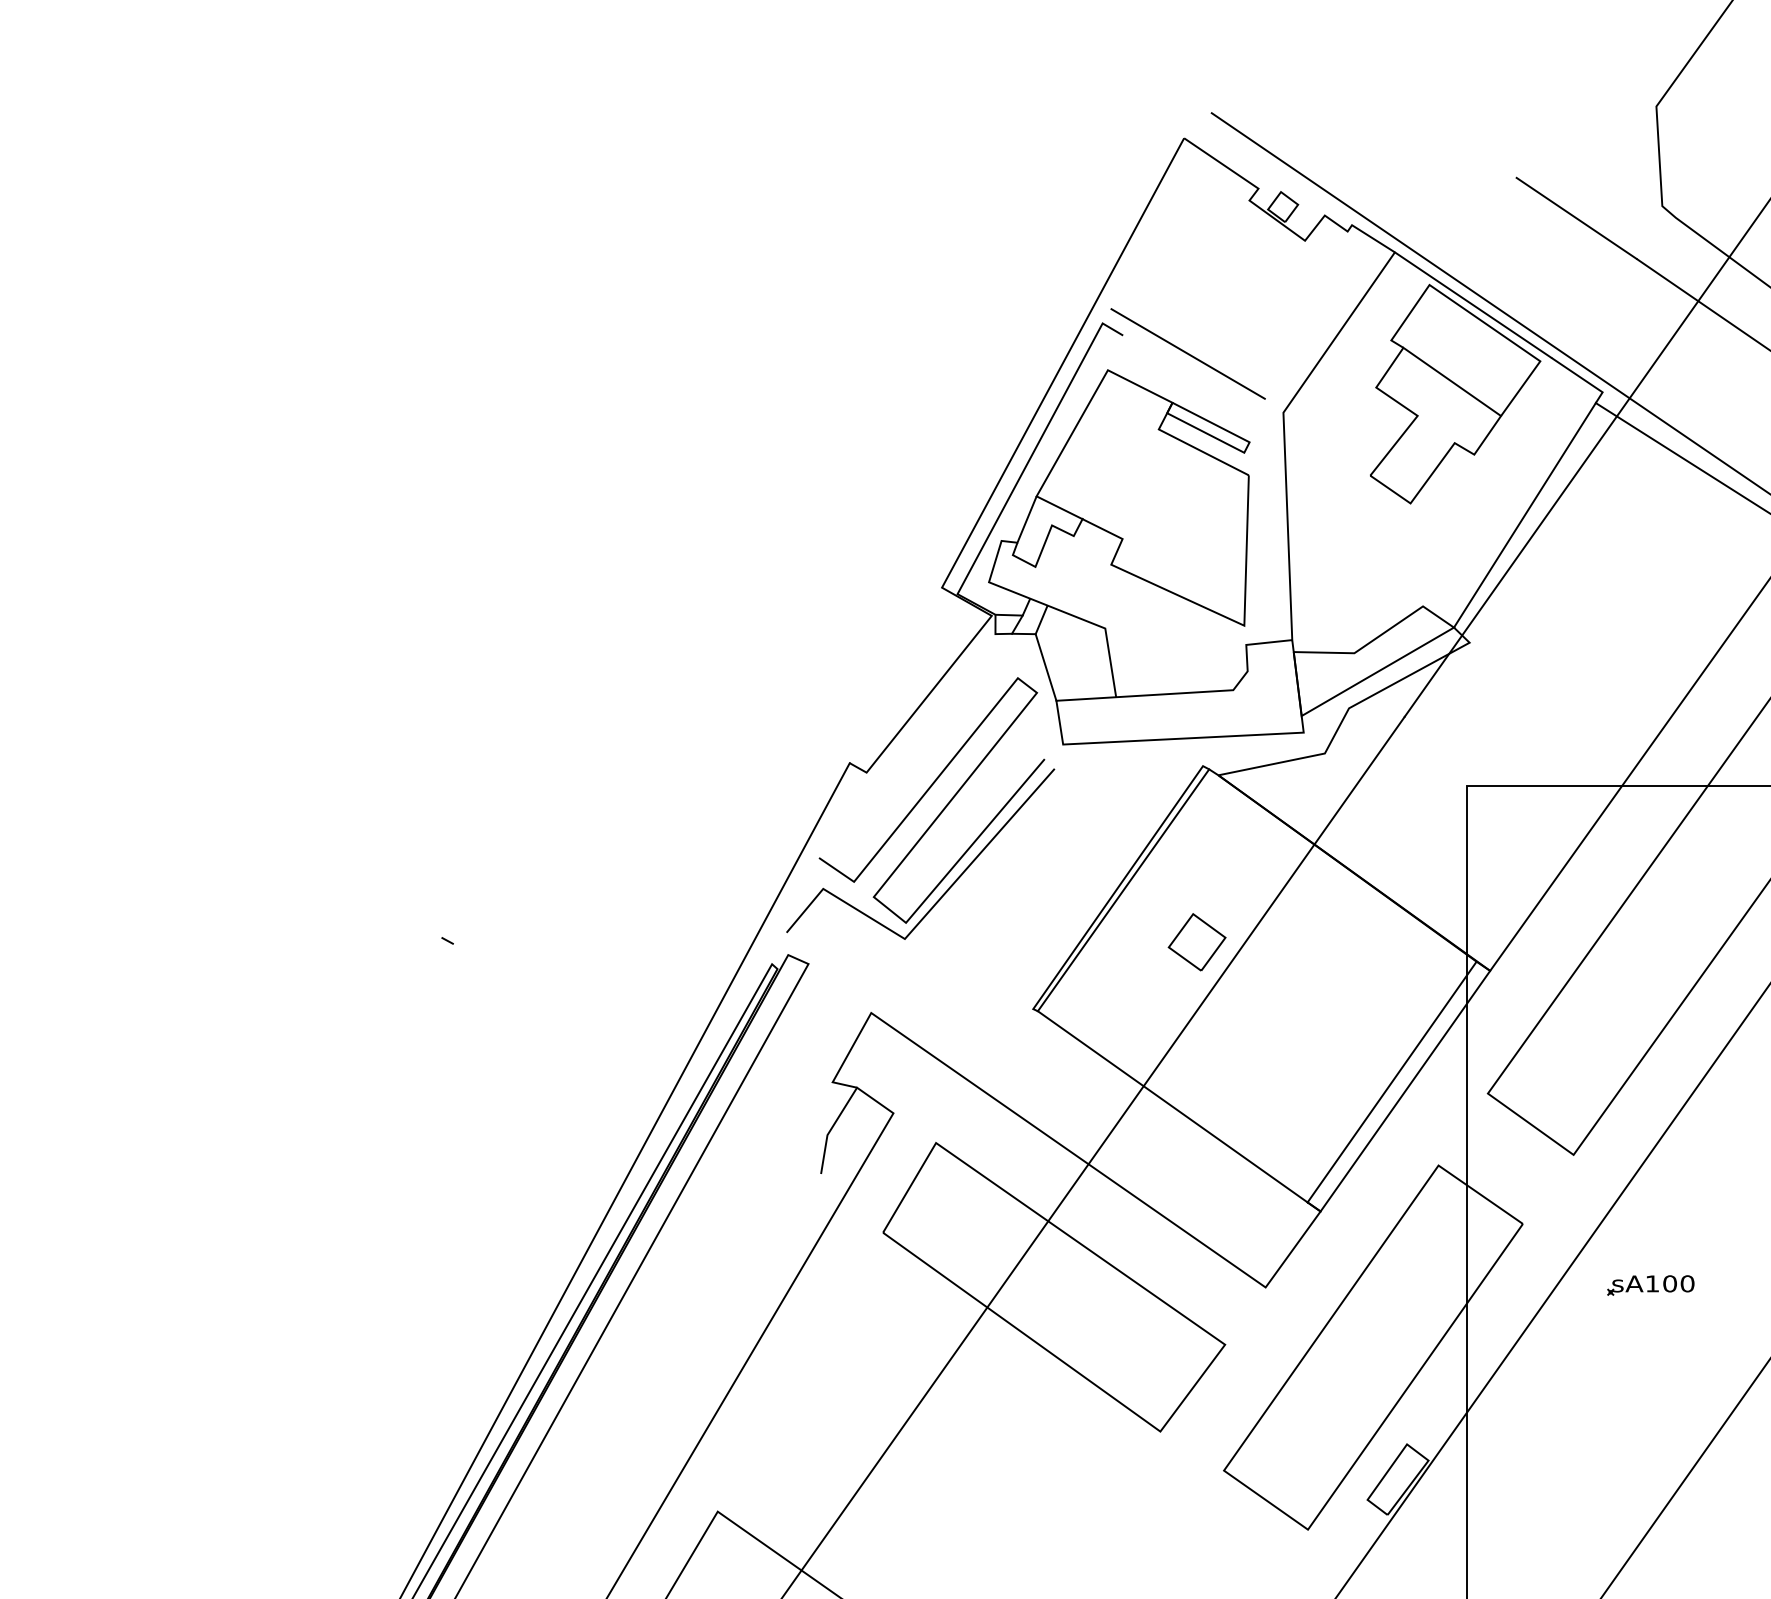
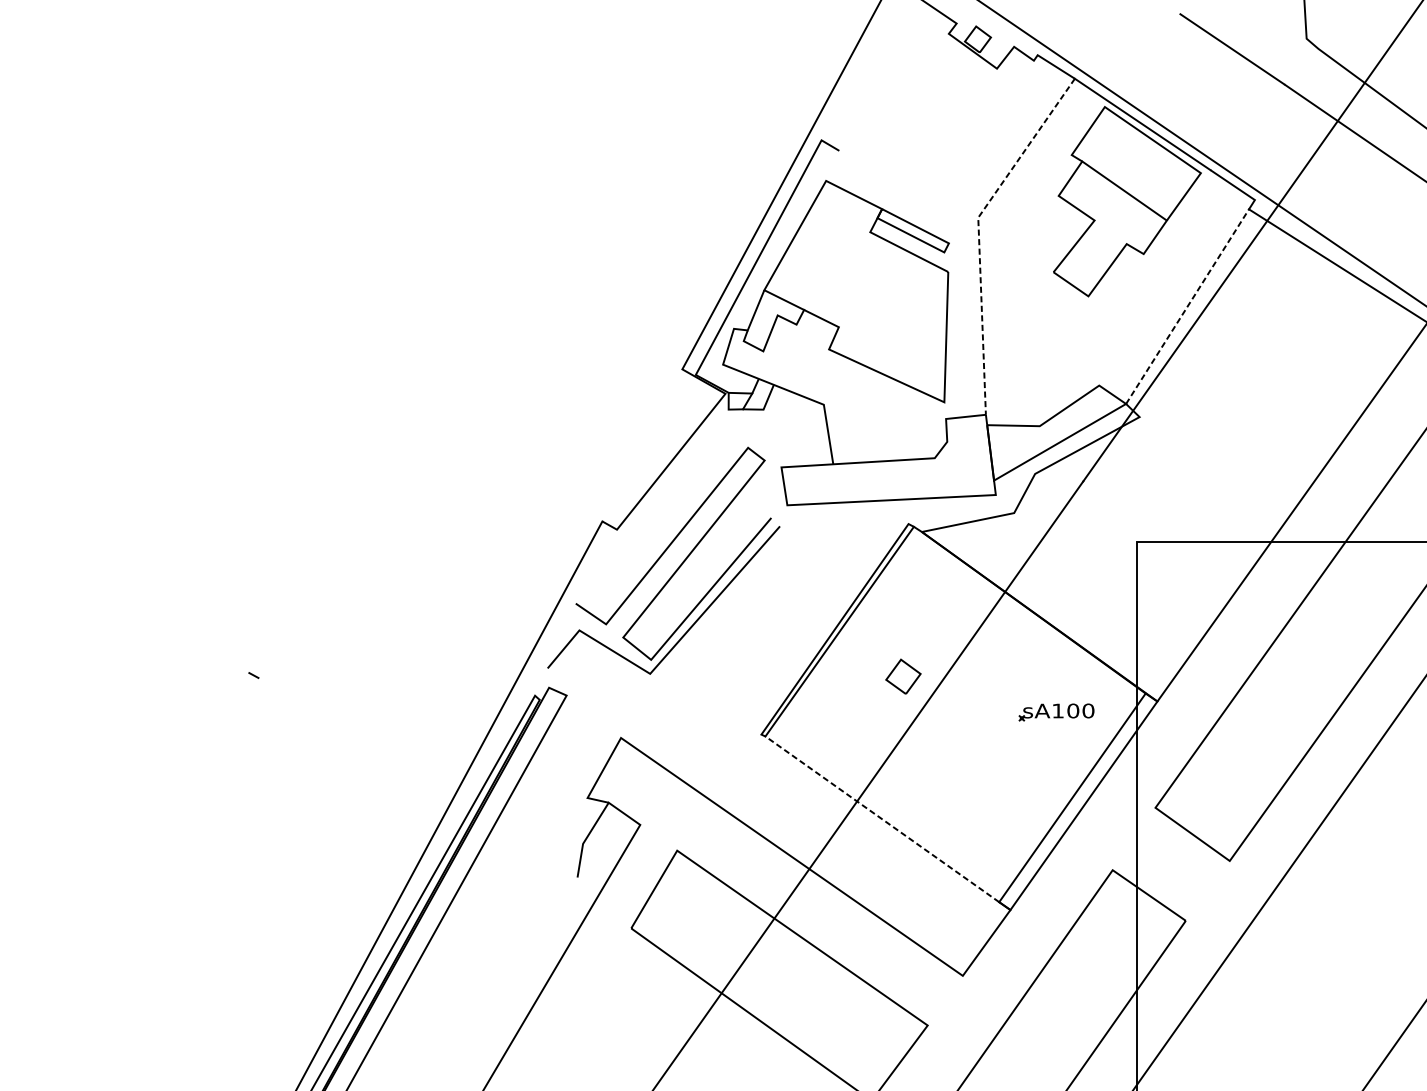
line: (1187, 353) -> (895, 166), removed
line: (1284, 428) -> (979, 231), solid -> dashed
line: (1524, 515) -> (1187, 306), solid -> dashed
line: (1045, 667) -> (772, 438), removed
part: (1196, 942) -> (902, 676), size x0.7
line: (1172, 1106) -> (882, 819), solid -> dashed
part: (1650, 1285) -> (1056, 712), moved

